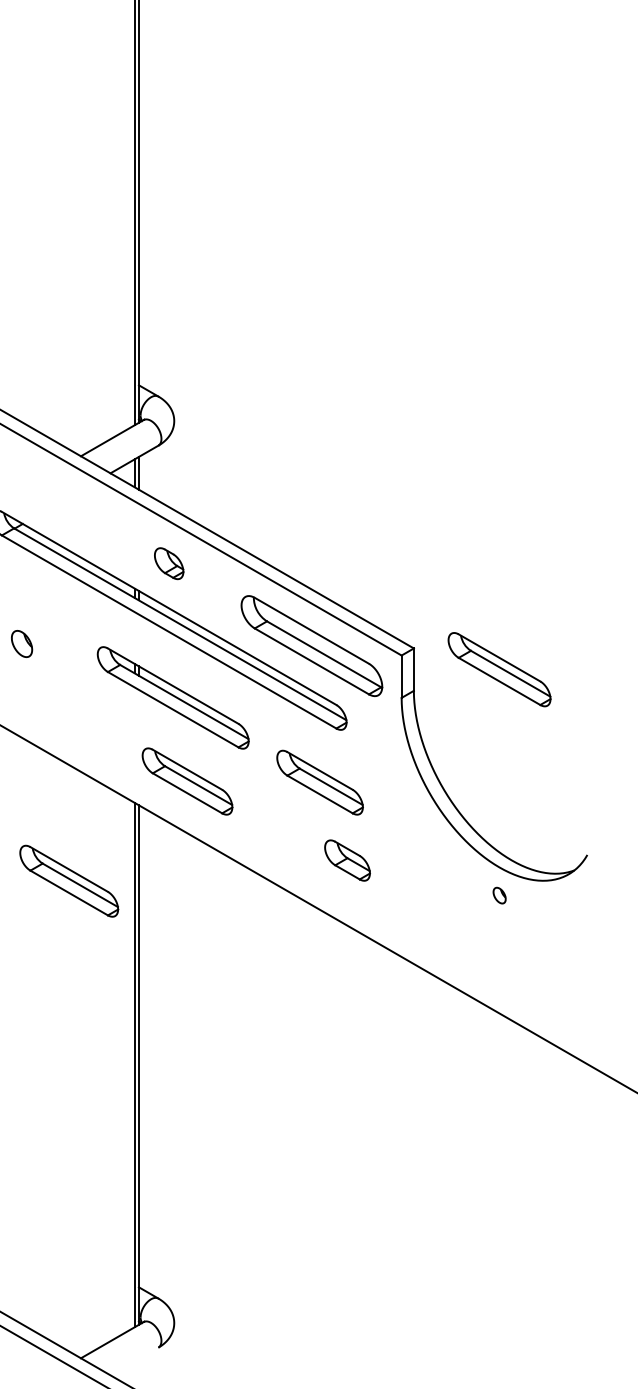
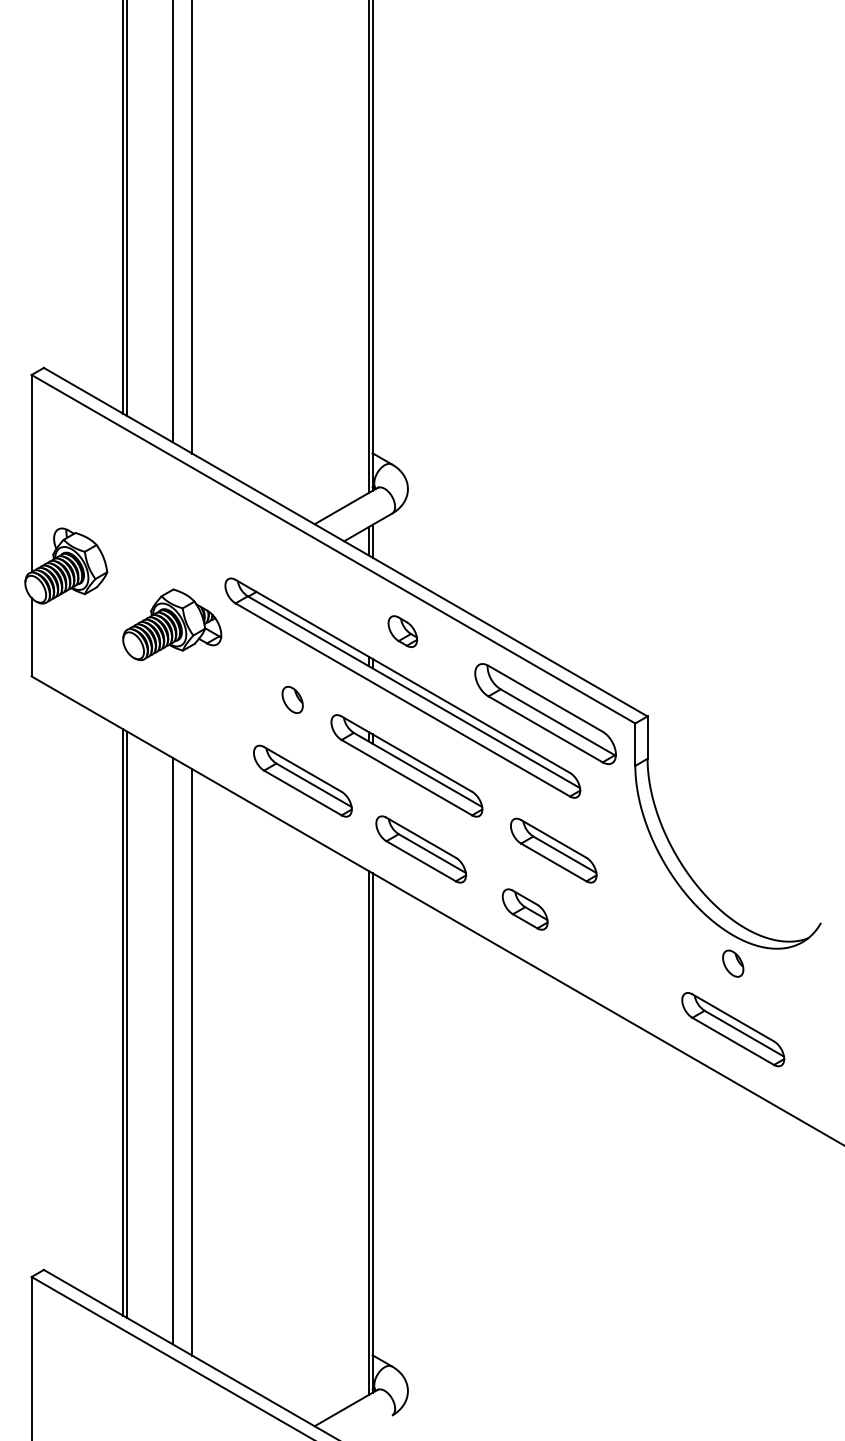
part: (21, 643) -> (292, 699), moved
part: (499, 669) -> (733, 1029), moved
part: (346, 860) -> (524, 909), moved
part: (68, 880) -> (302, 780), moved
part: (499, 895) -> (733, 963), size x1.67

